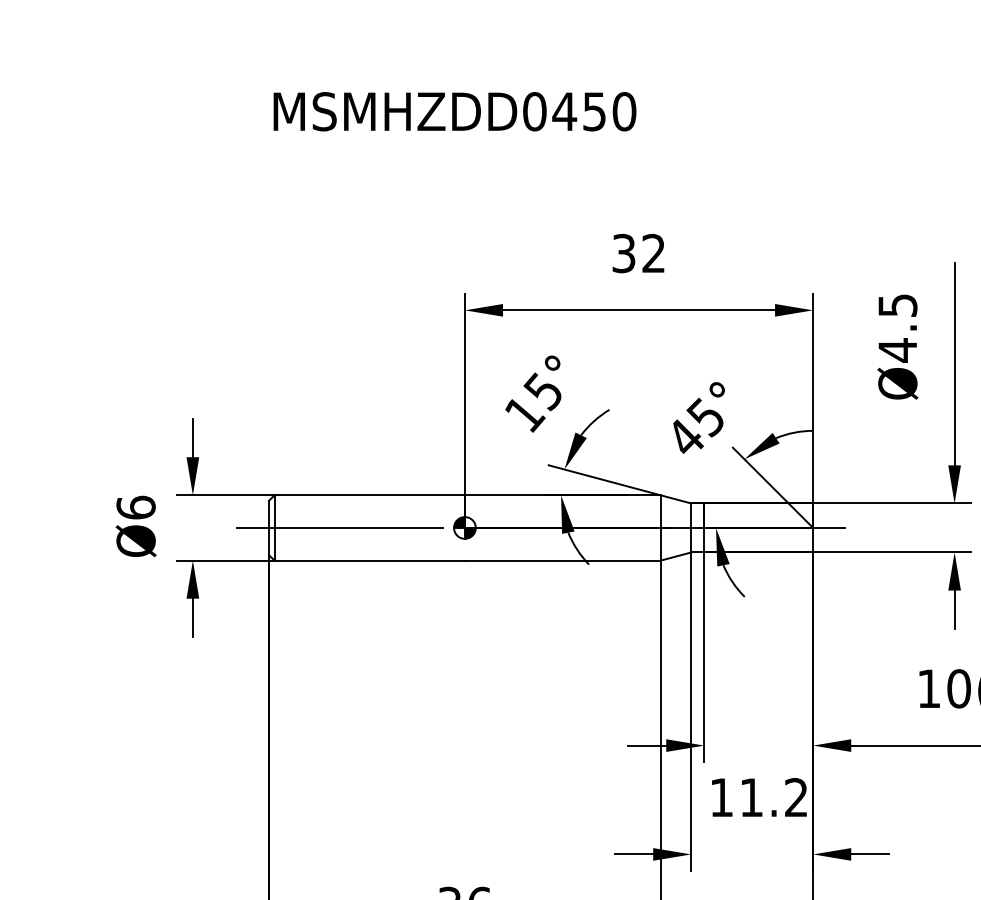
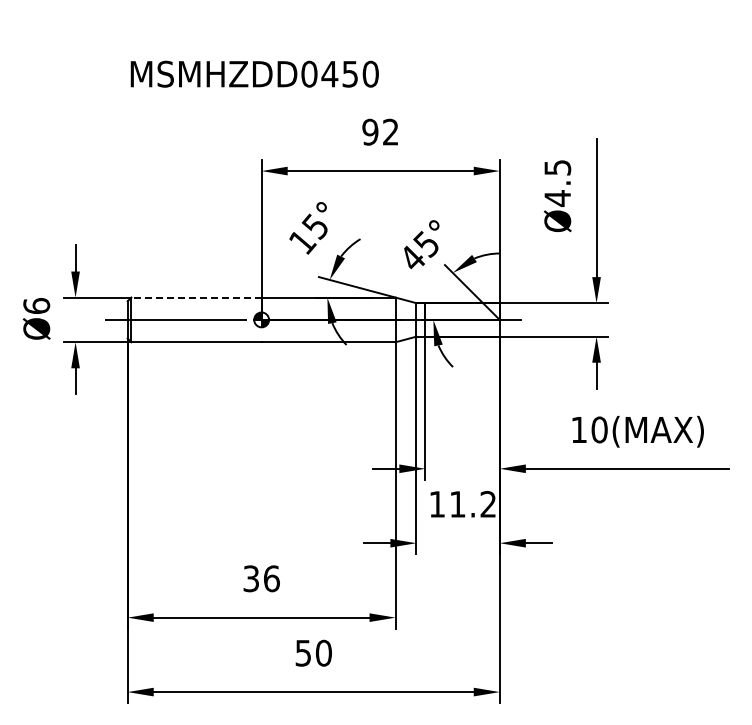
text: (454, 110) -> (254, 73), moved
text: (624, 252) -> (370, 131), 32 -> 92
line: (369, 495) -> (196, 297), solid -> dashed

